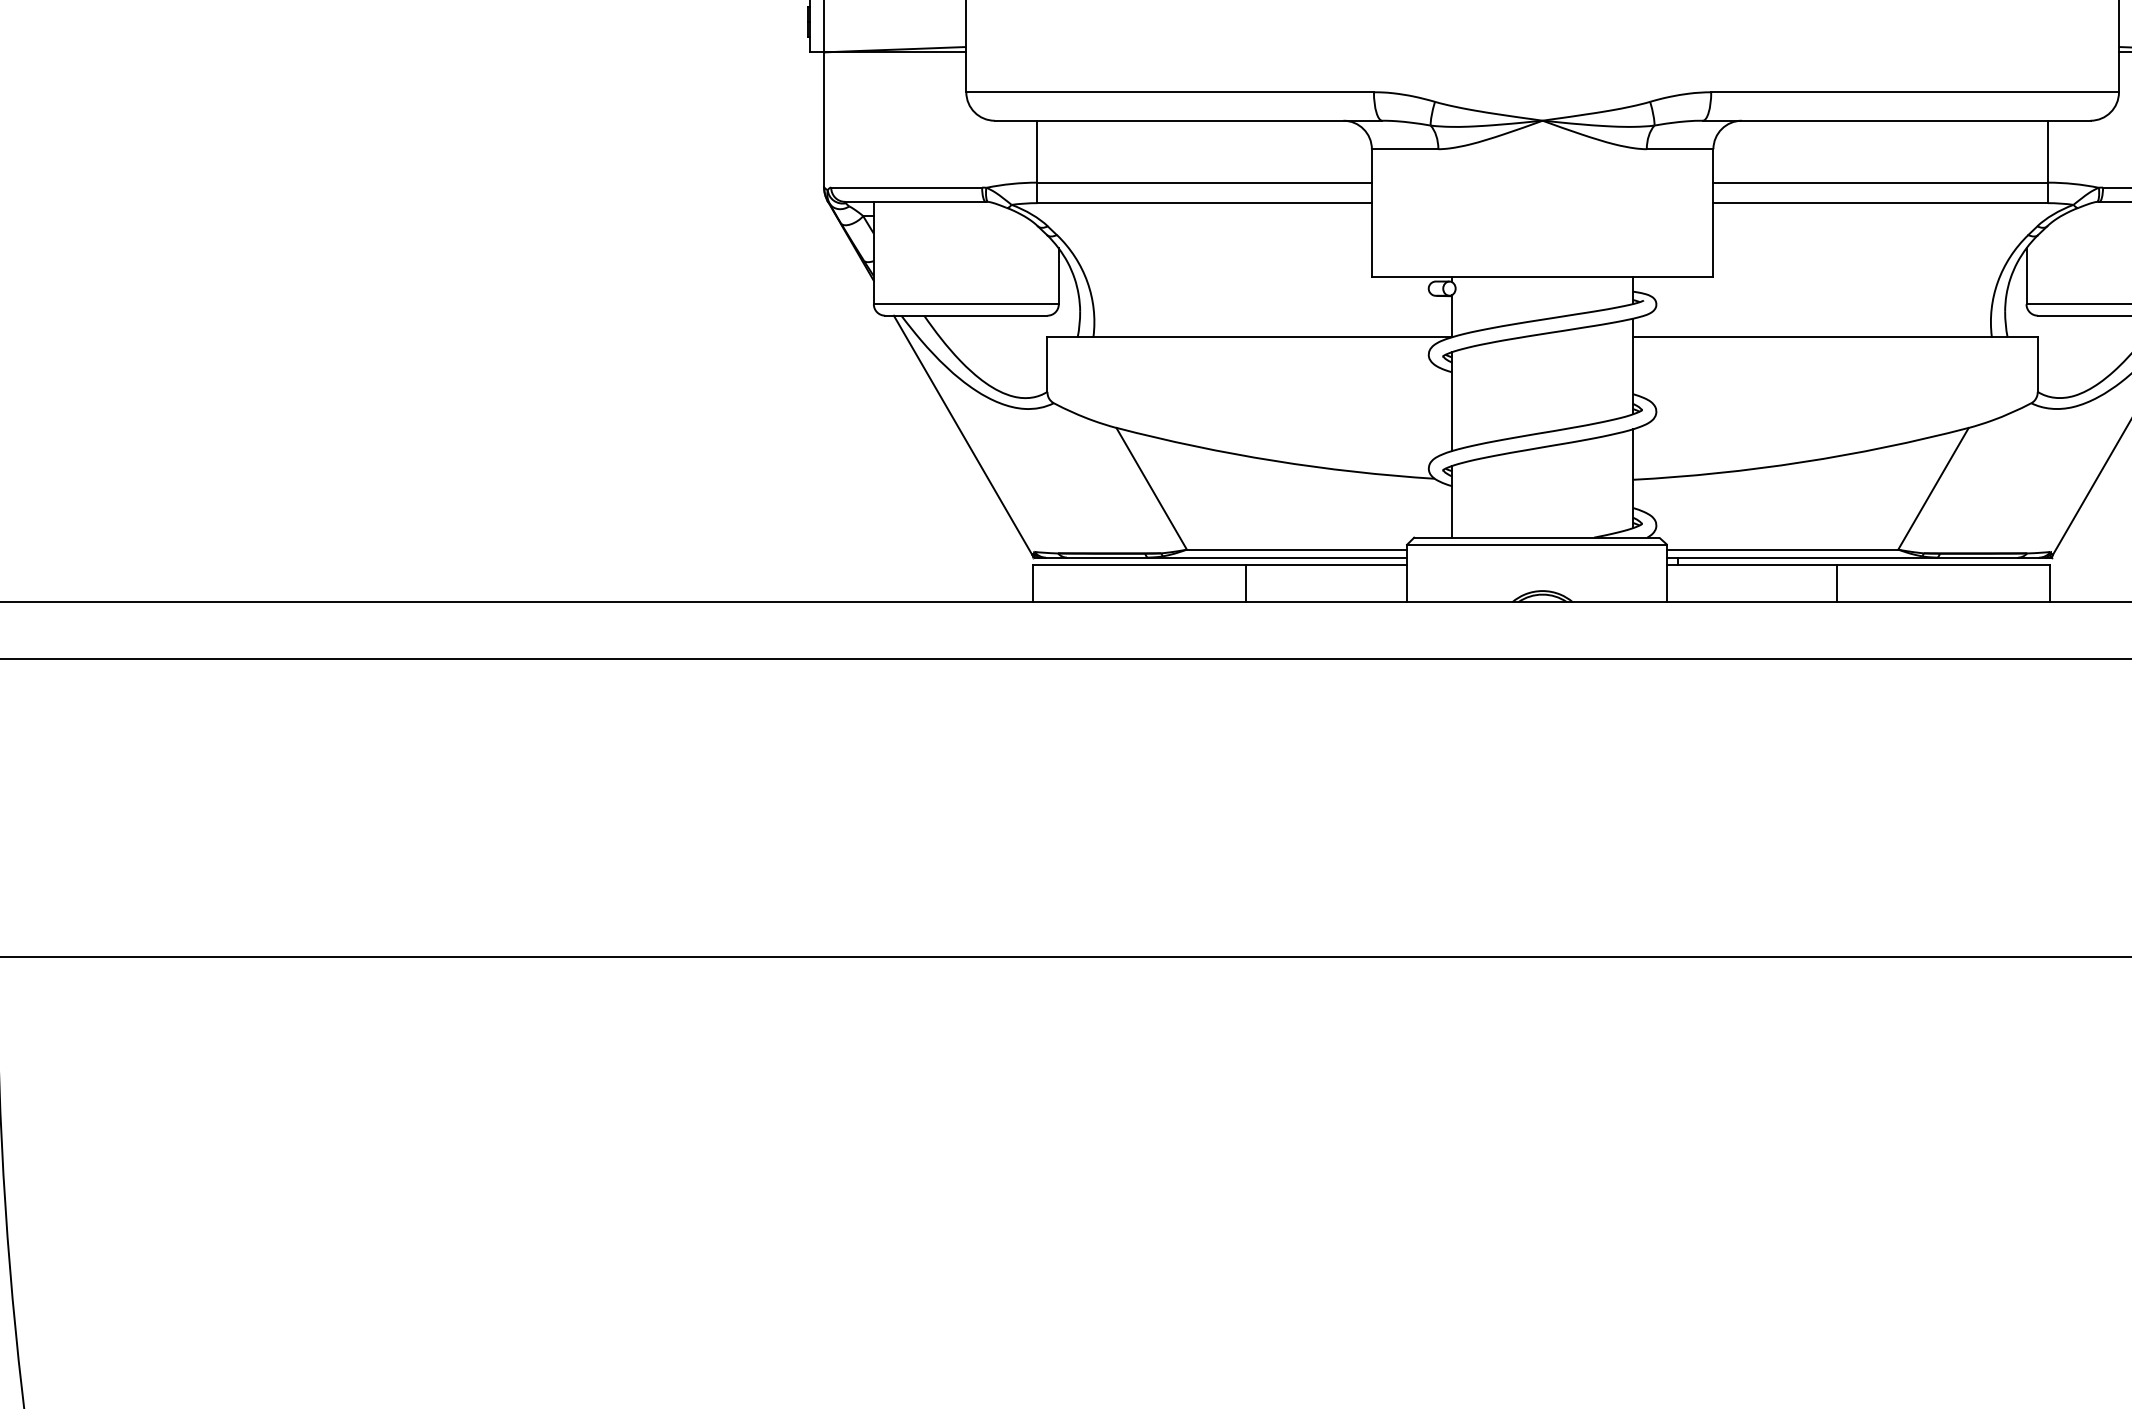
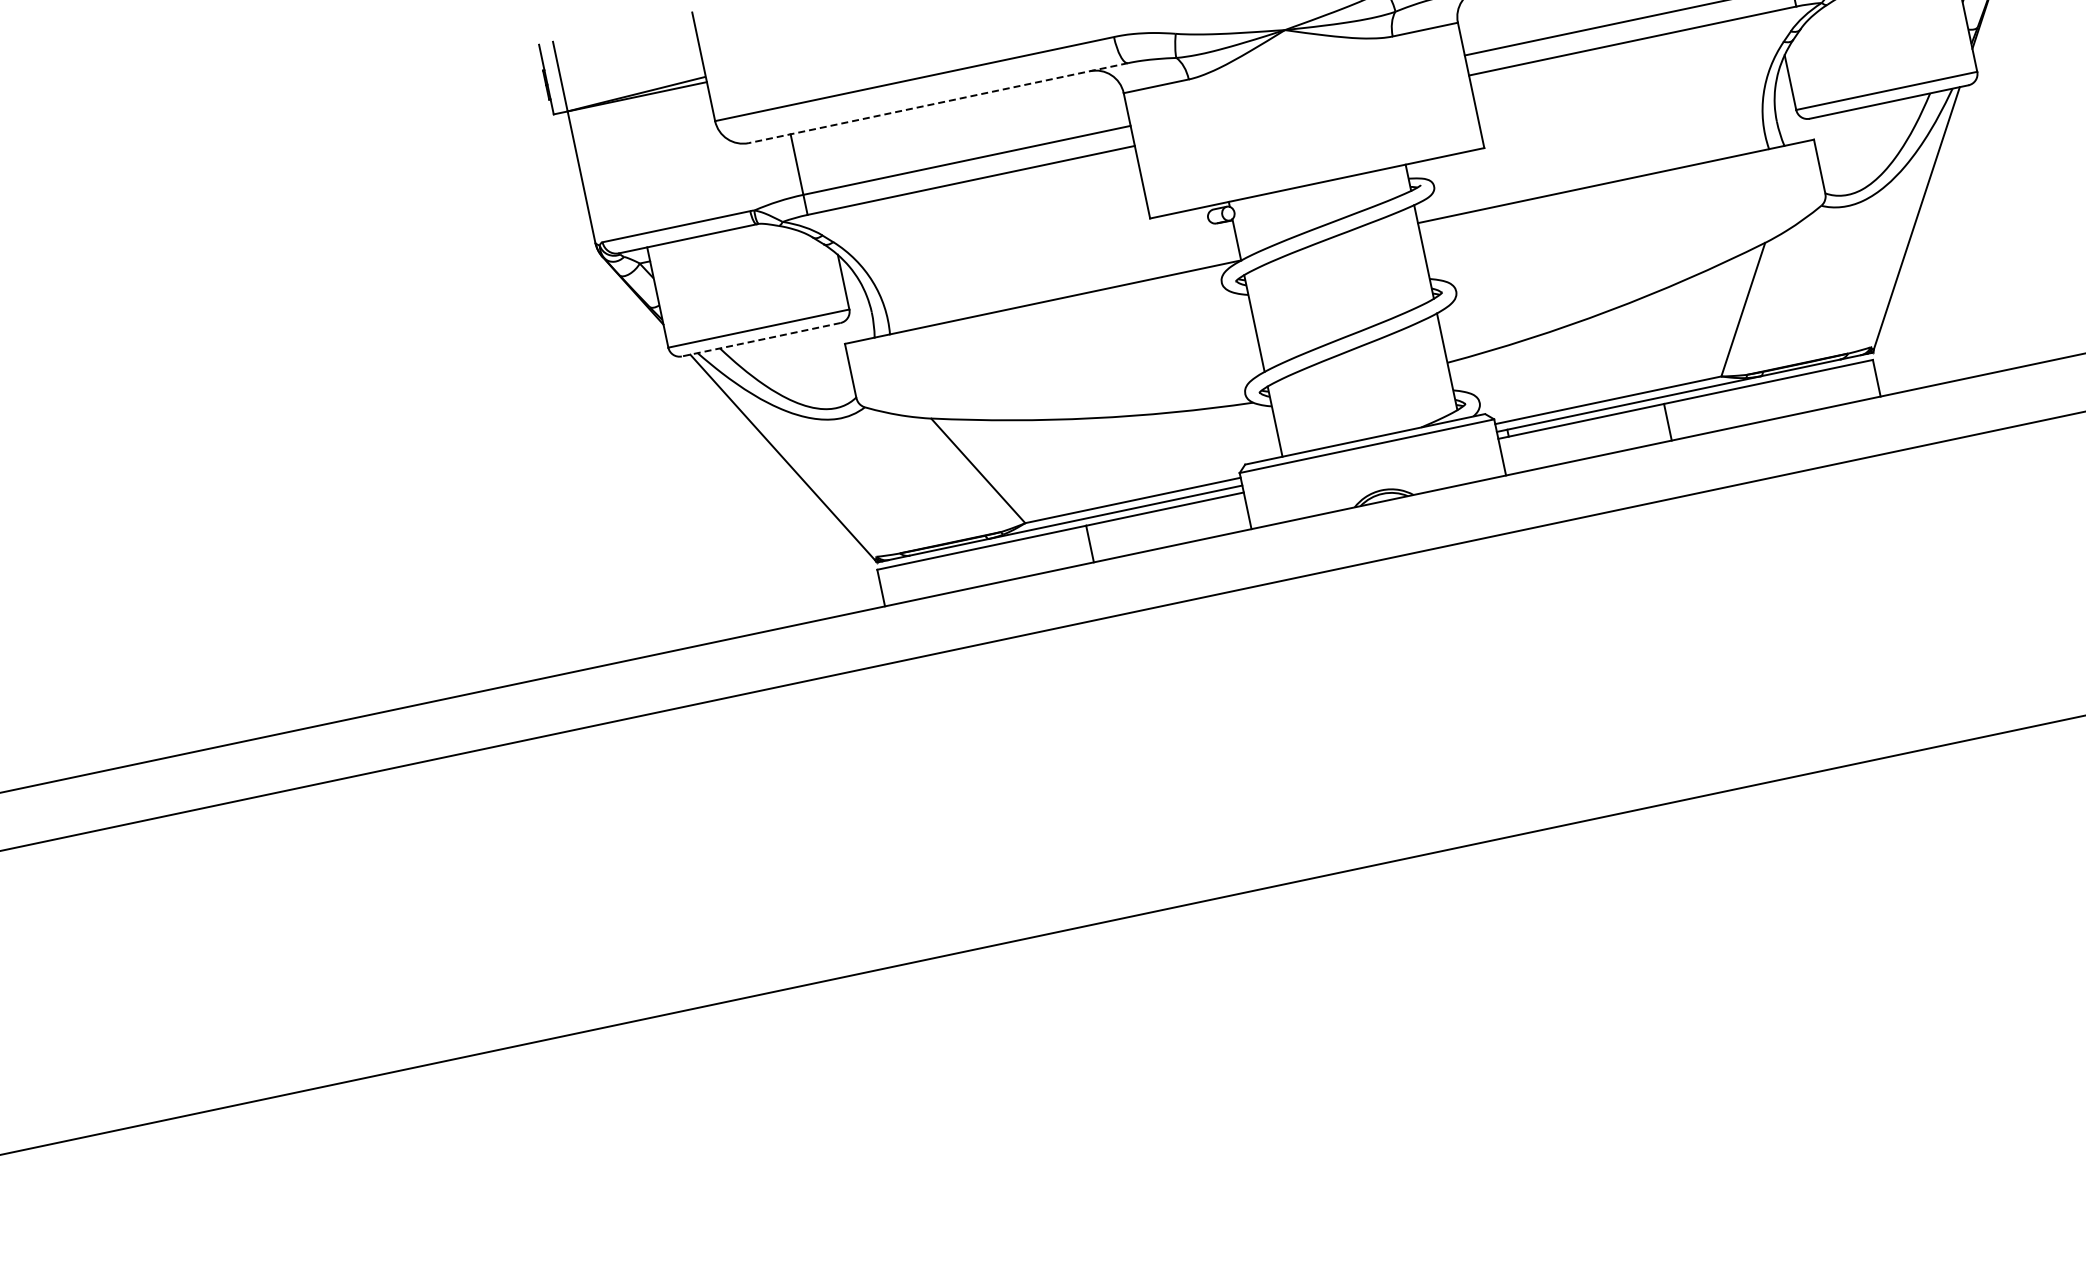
line: (1188, 120) -> (938, 102), solid -> dashed
line: (965, 315) -> (760, 339), solid -> dashed

